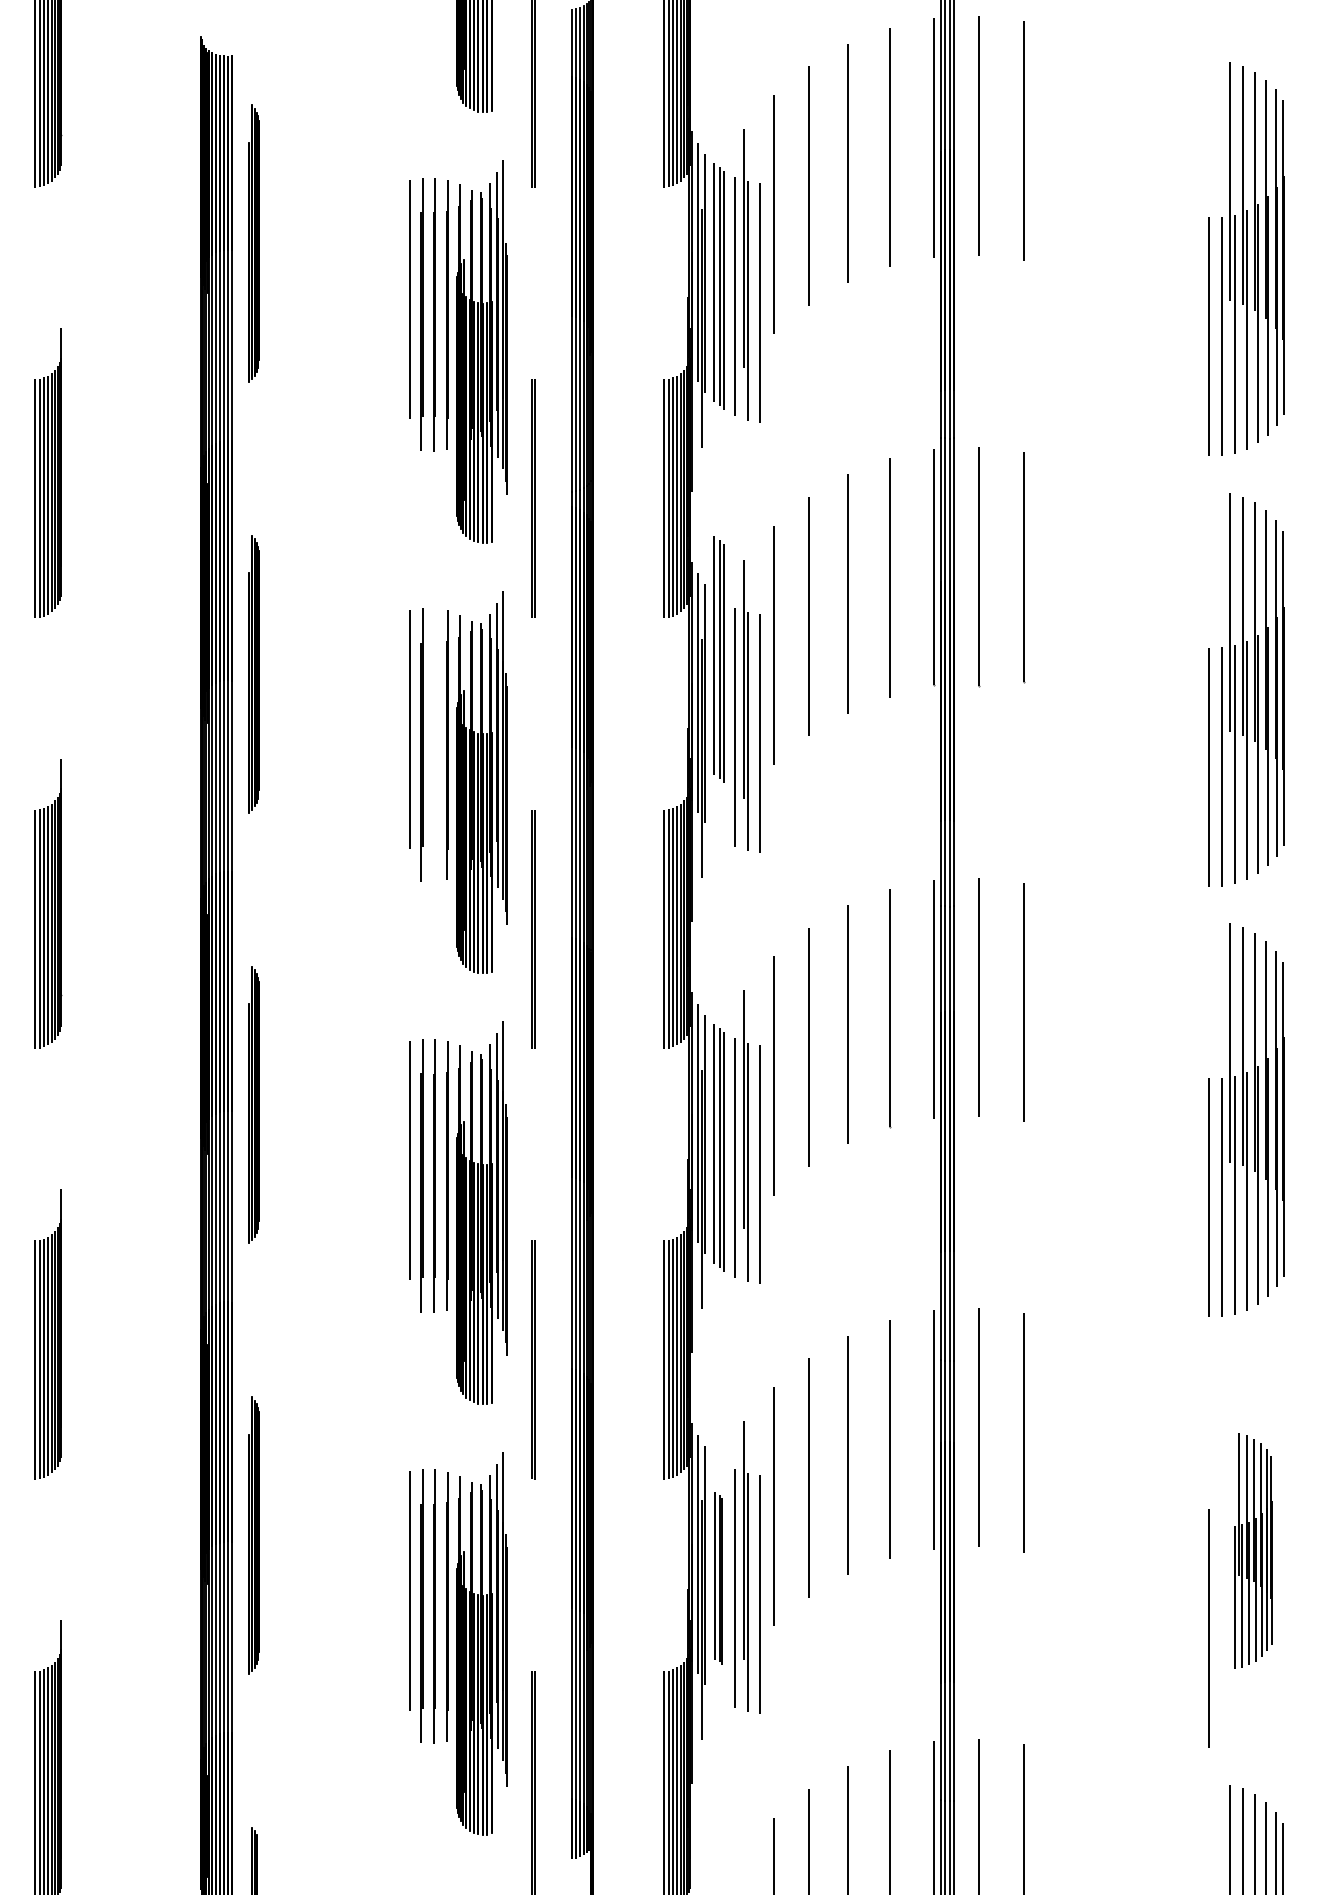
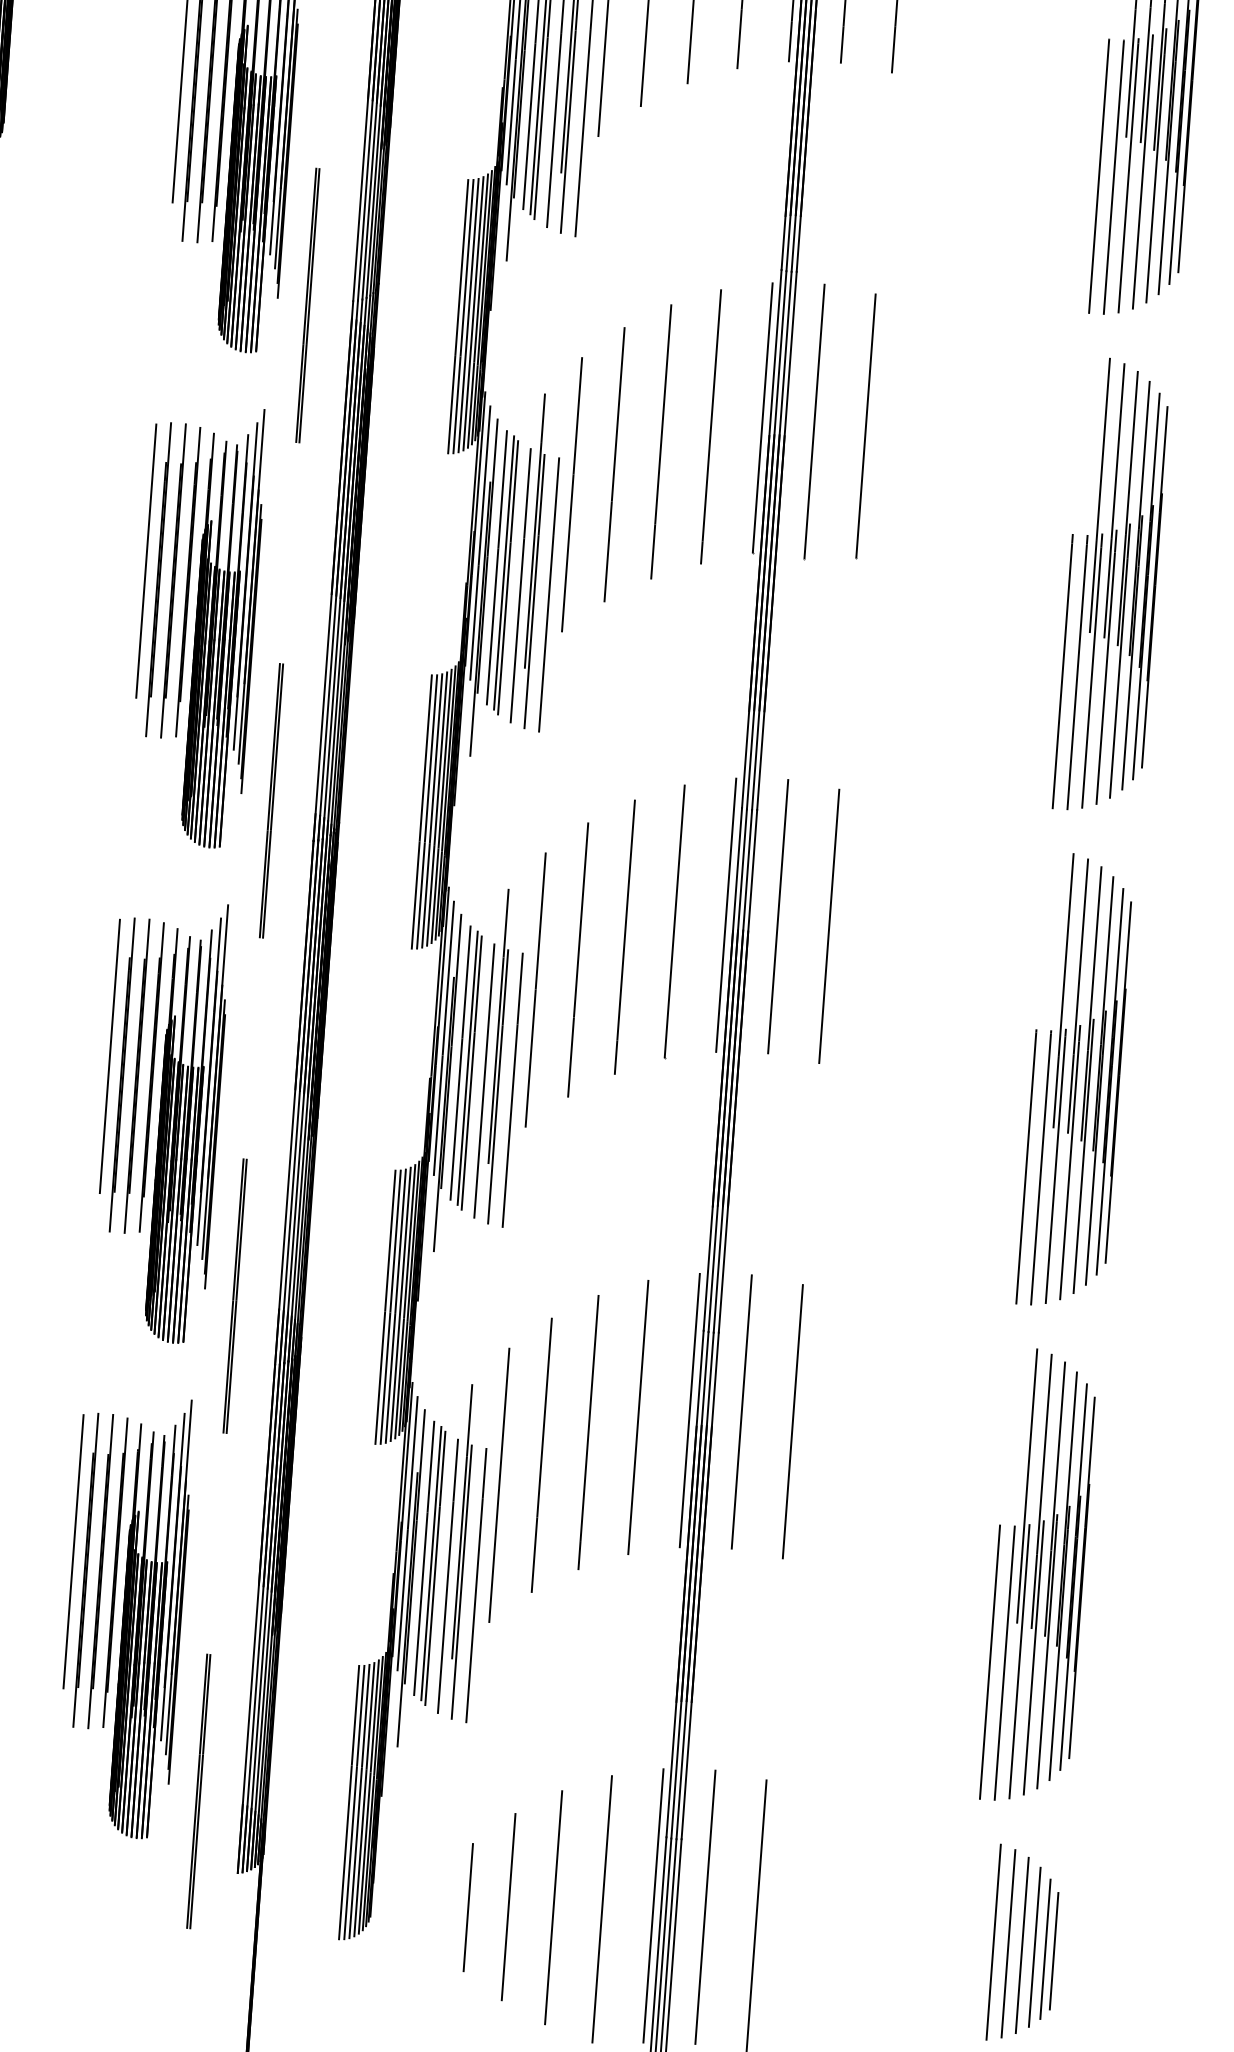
part: (718, 659) -> (502, 572), moved
line: (434, 744) -> (173, 580), added
part: (1252, 1550) -> (1046, 1576), size x1.67
part: (718, 1578) -> (429, 1563), size x1.43

